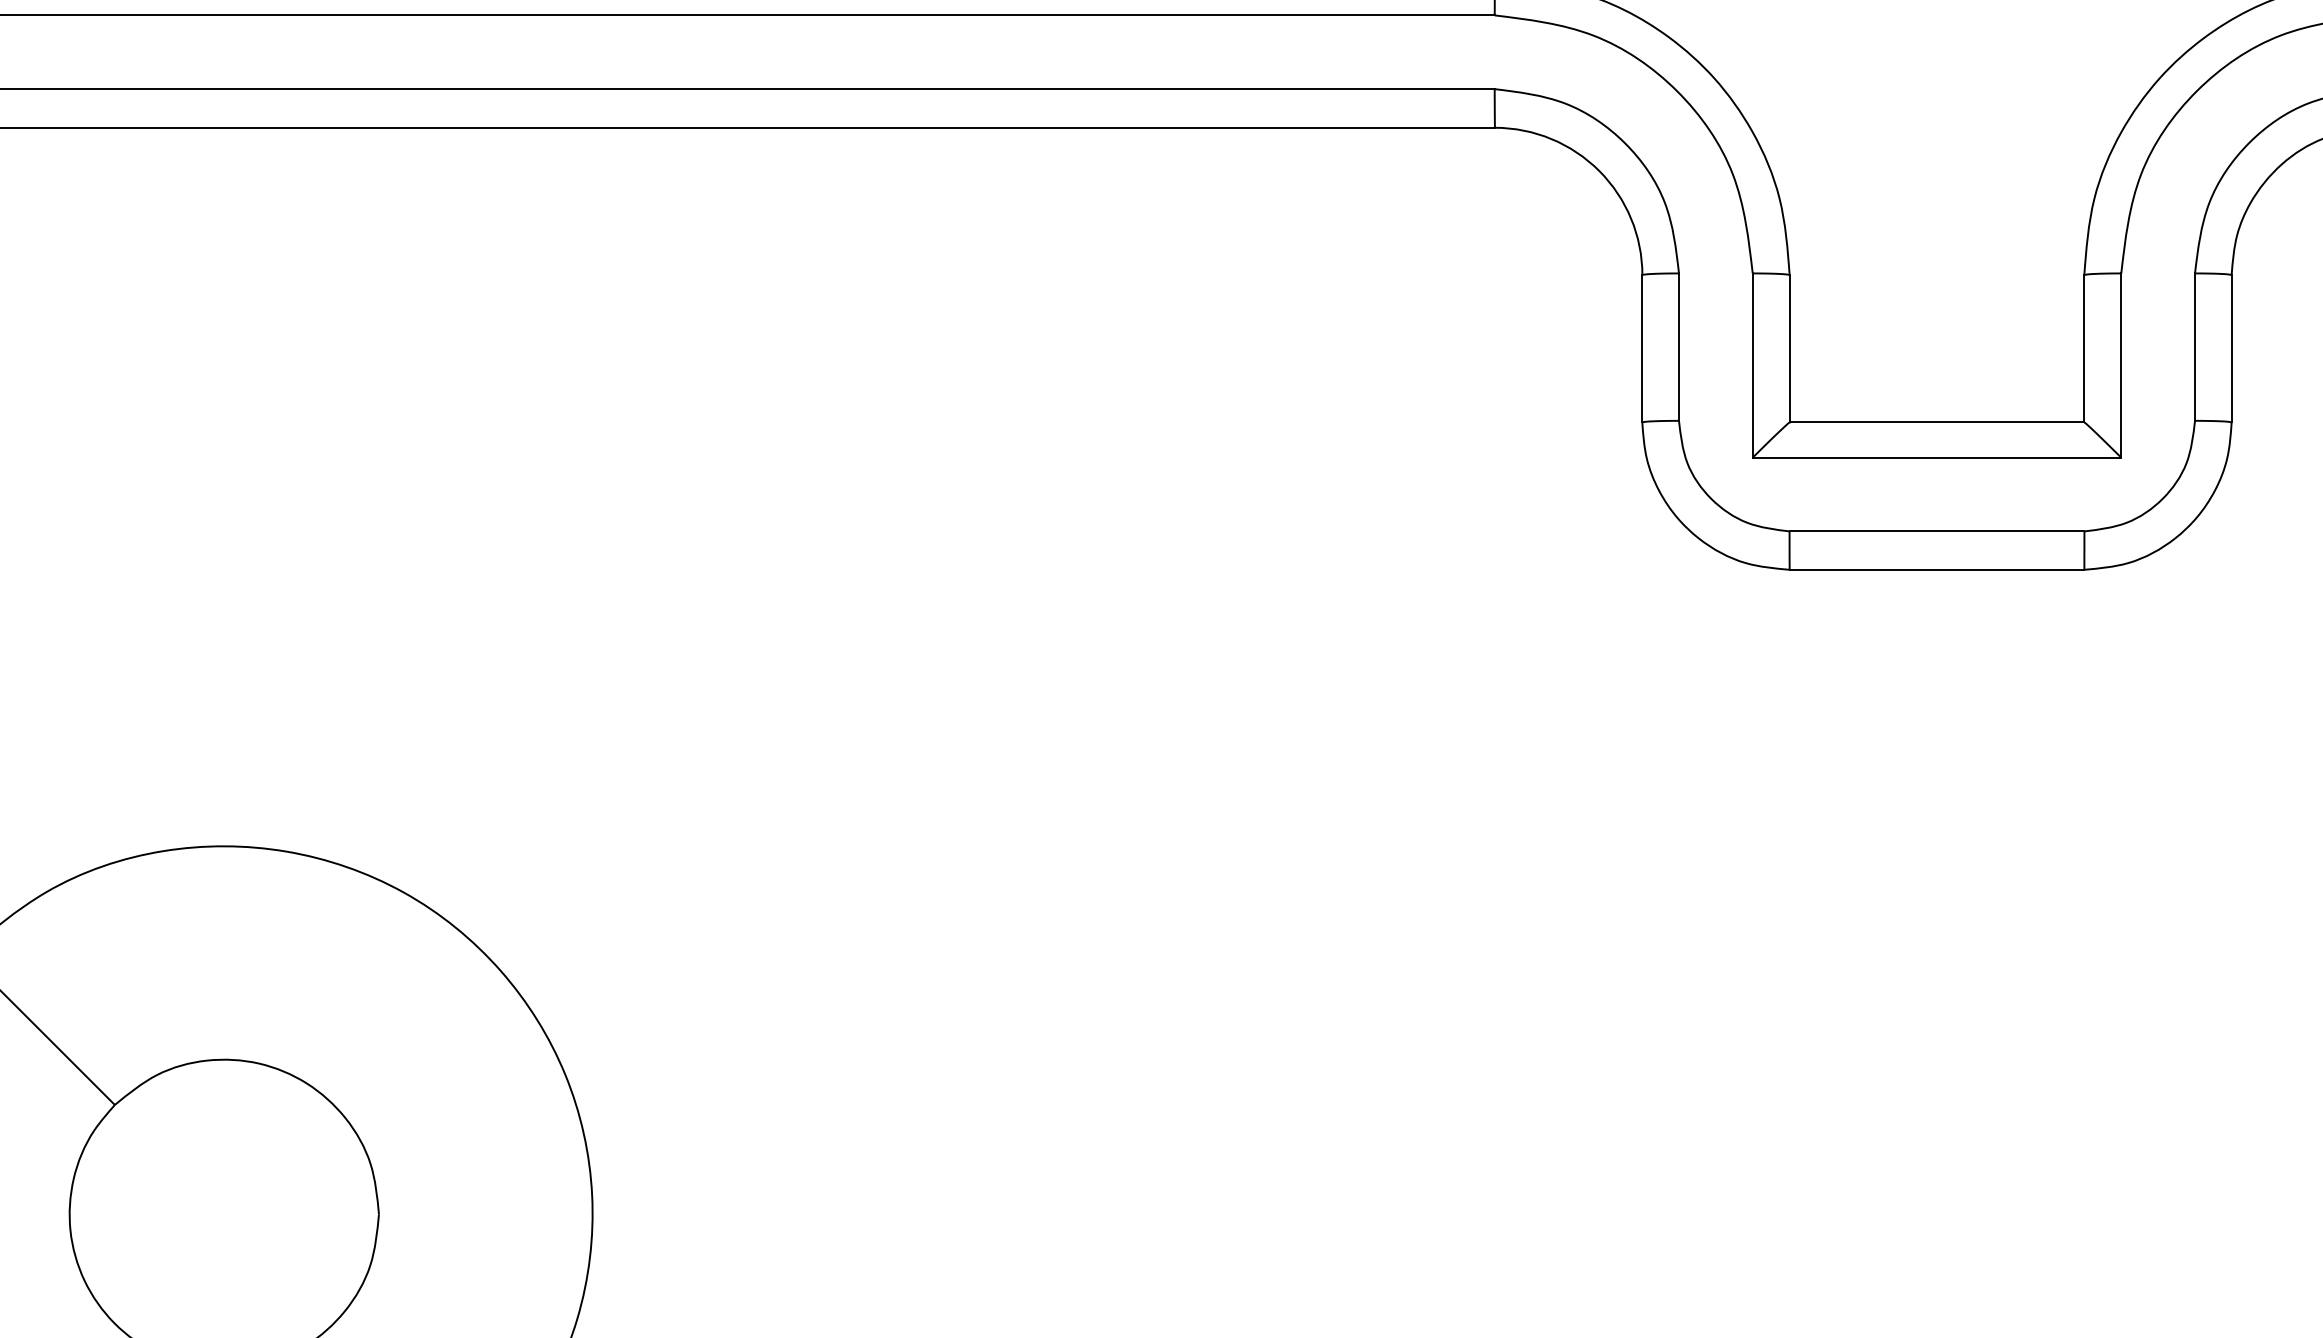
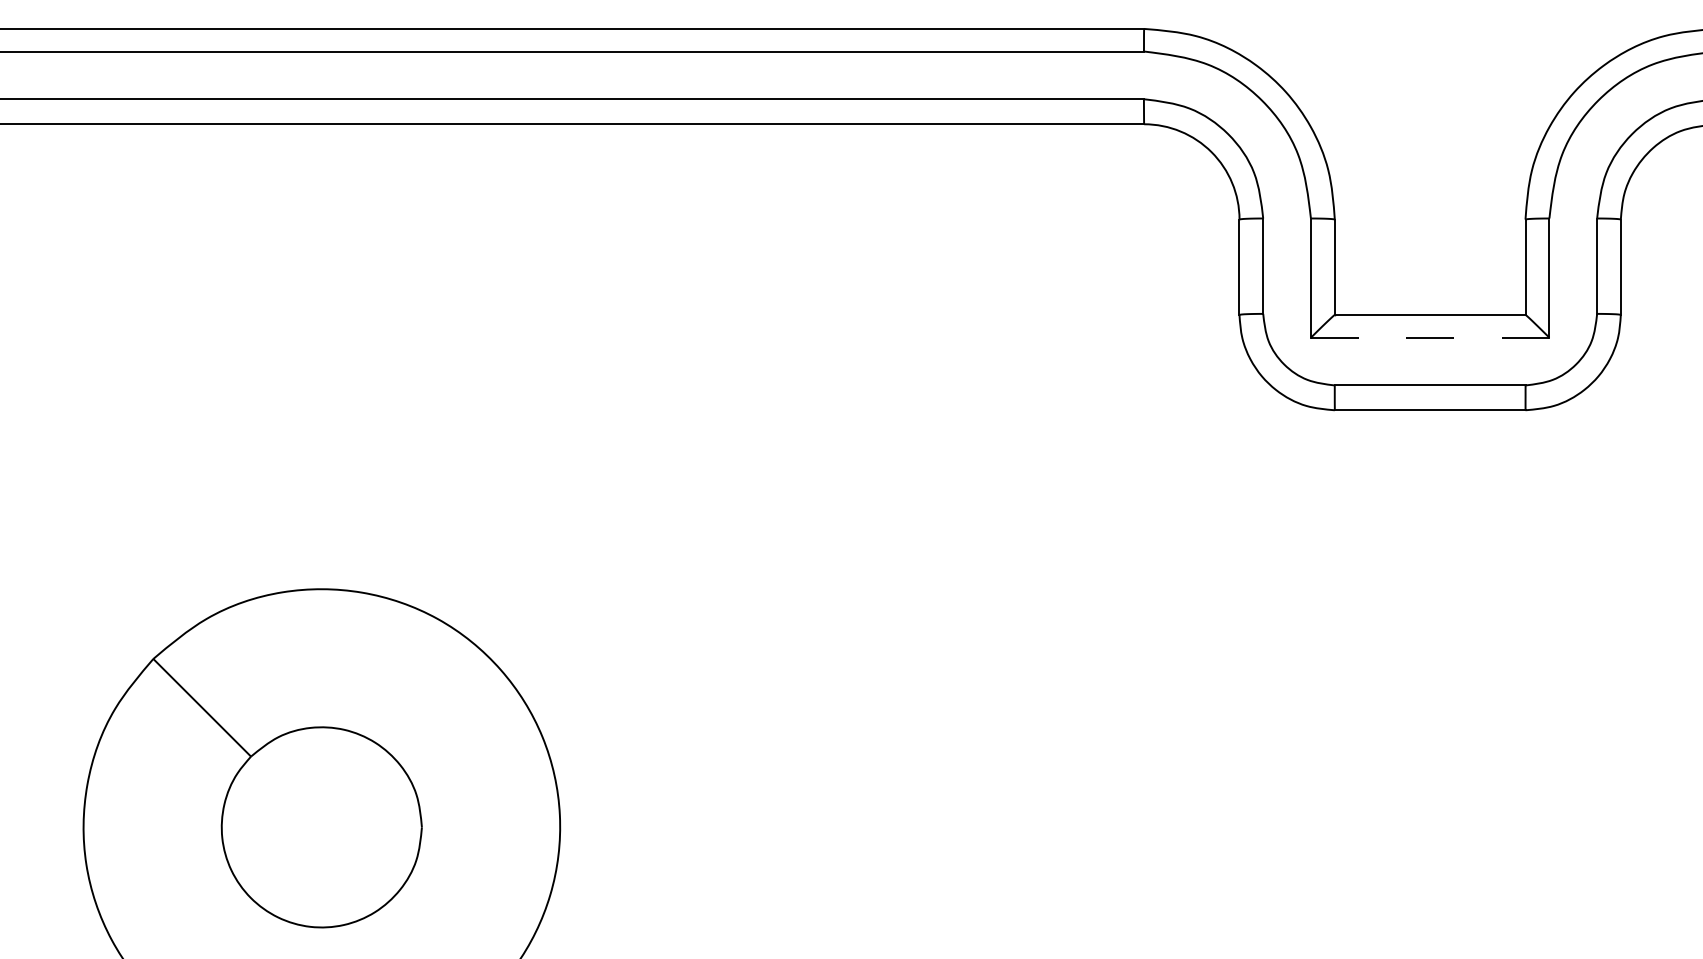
line: (1935, 457) -> (1429, 337), solid -> dashed

